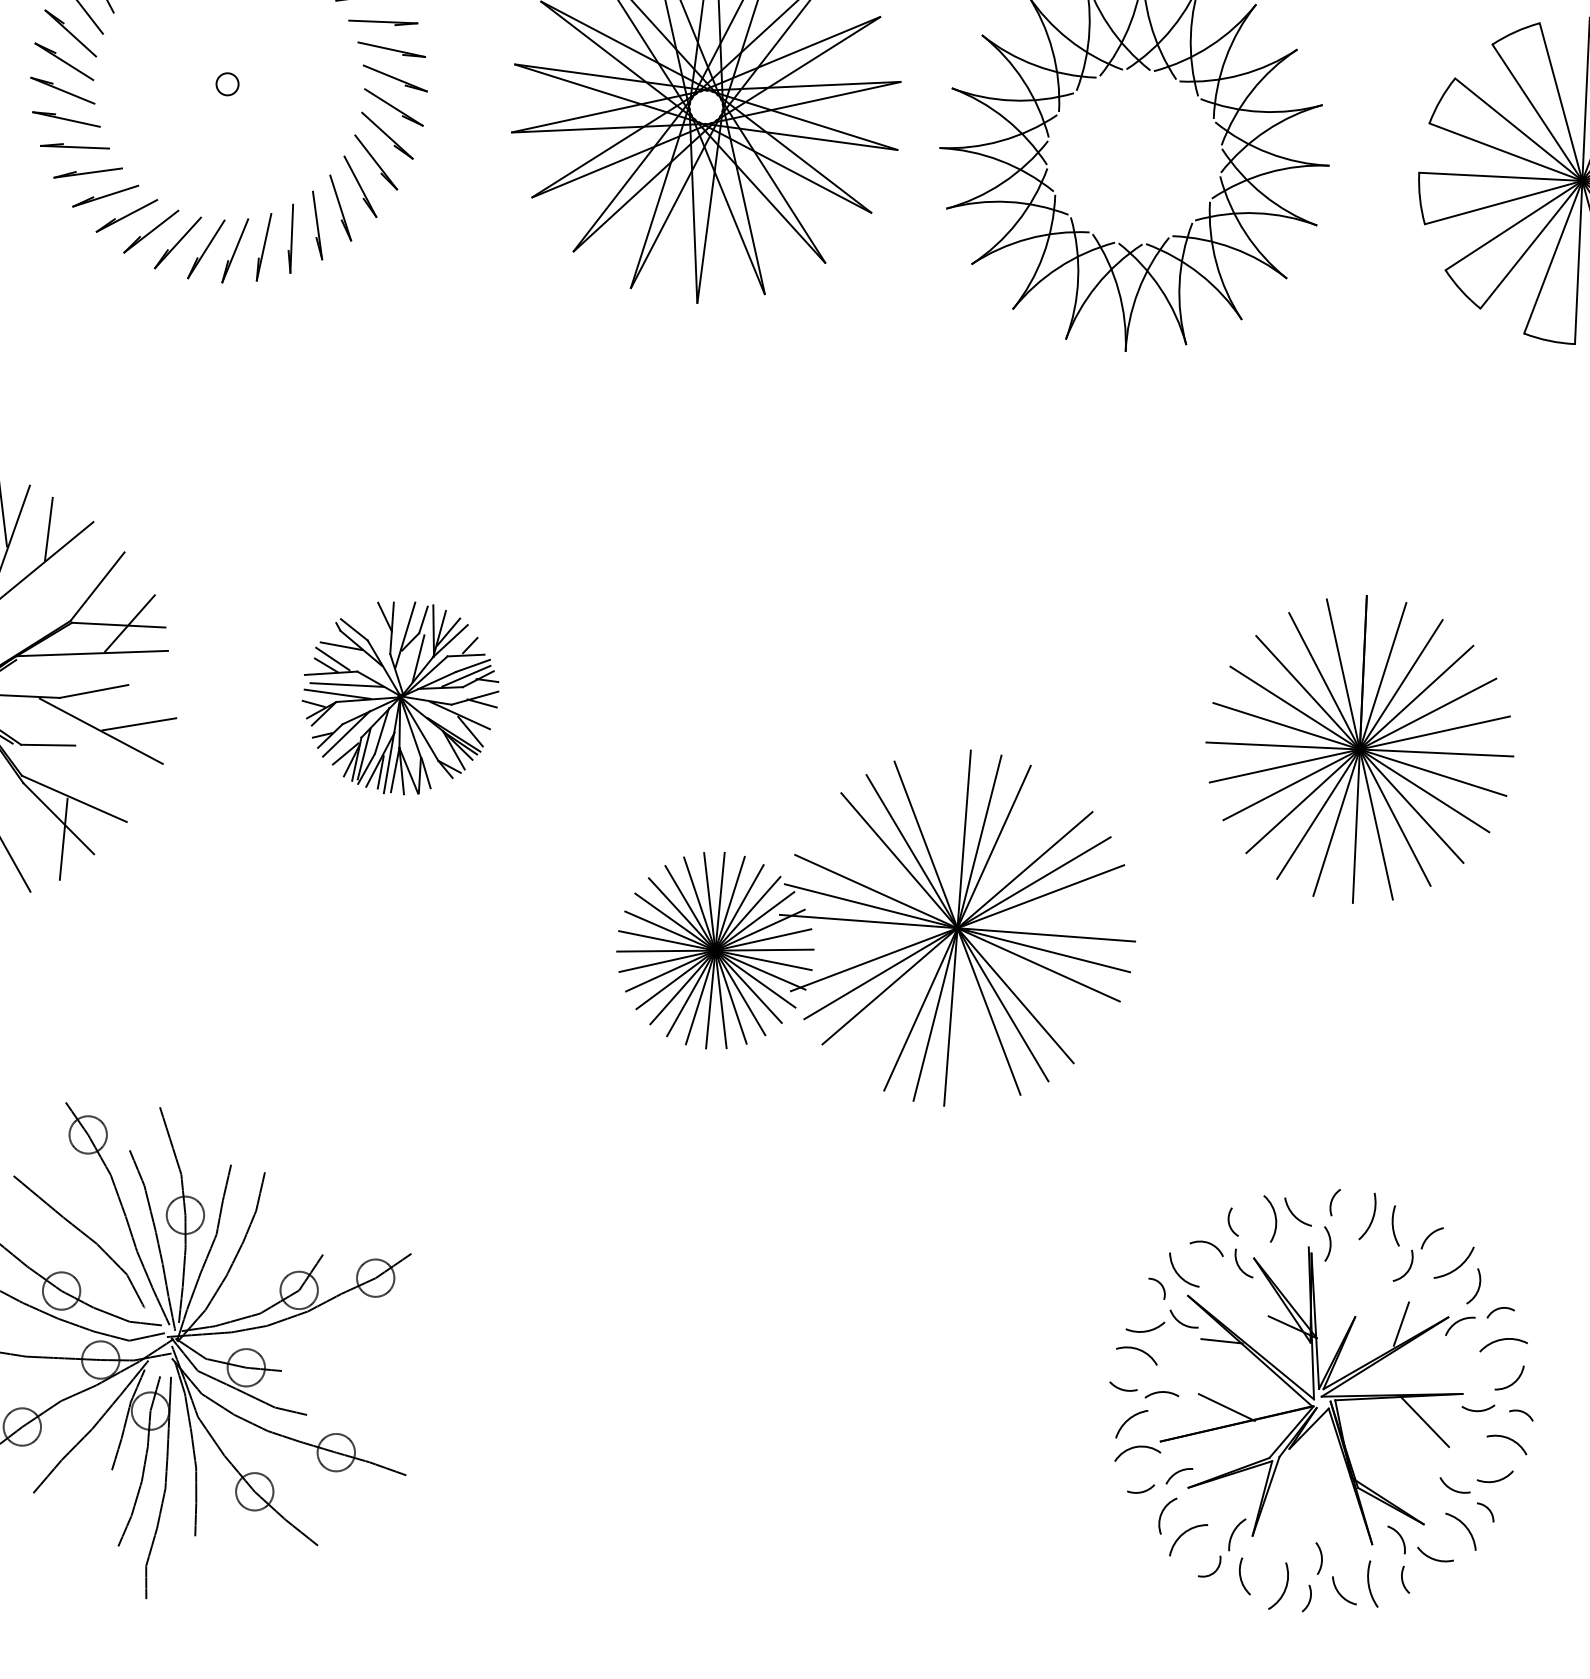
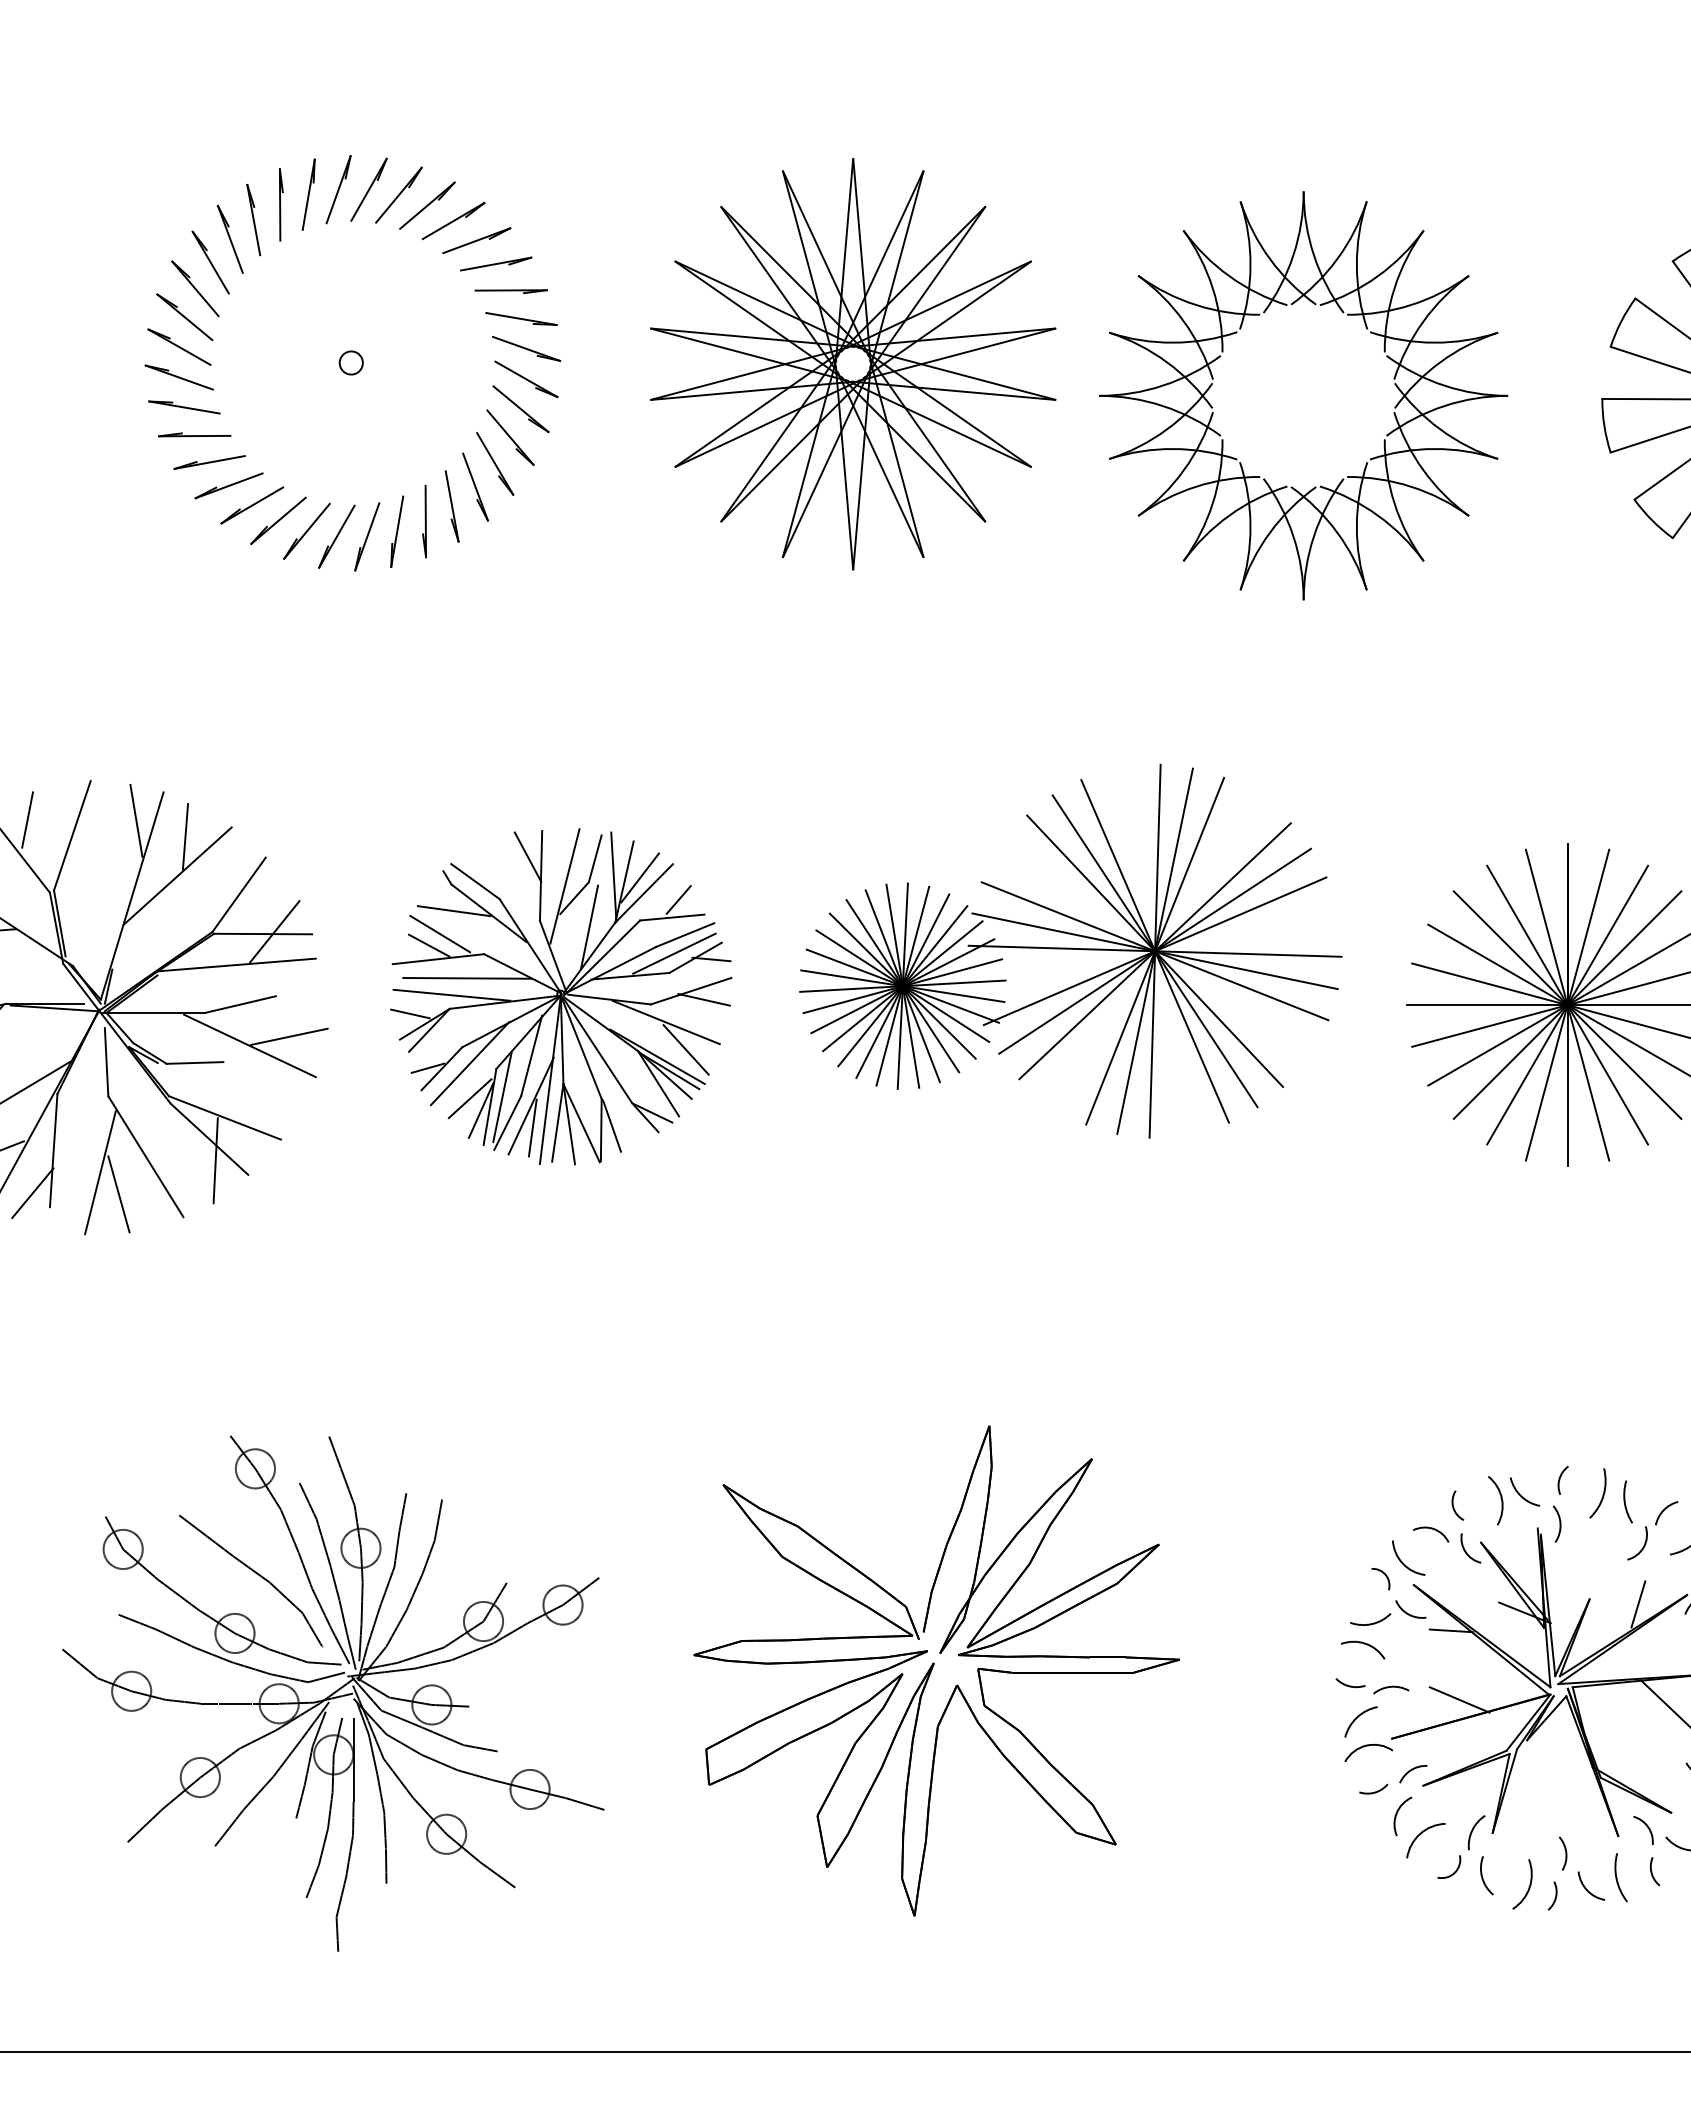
part: (400, 697) -> (561, 996), size x1.67
part: (876, 923) -> (1070, 950), moved
part: (729, 1356) -> (936, 1670), added

